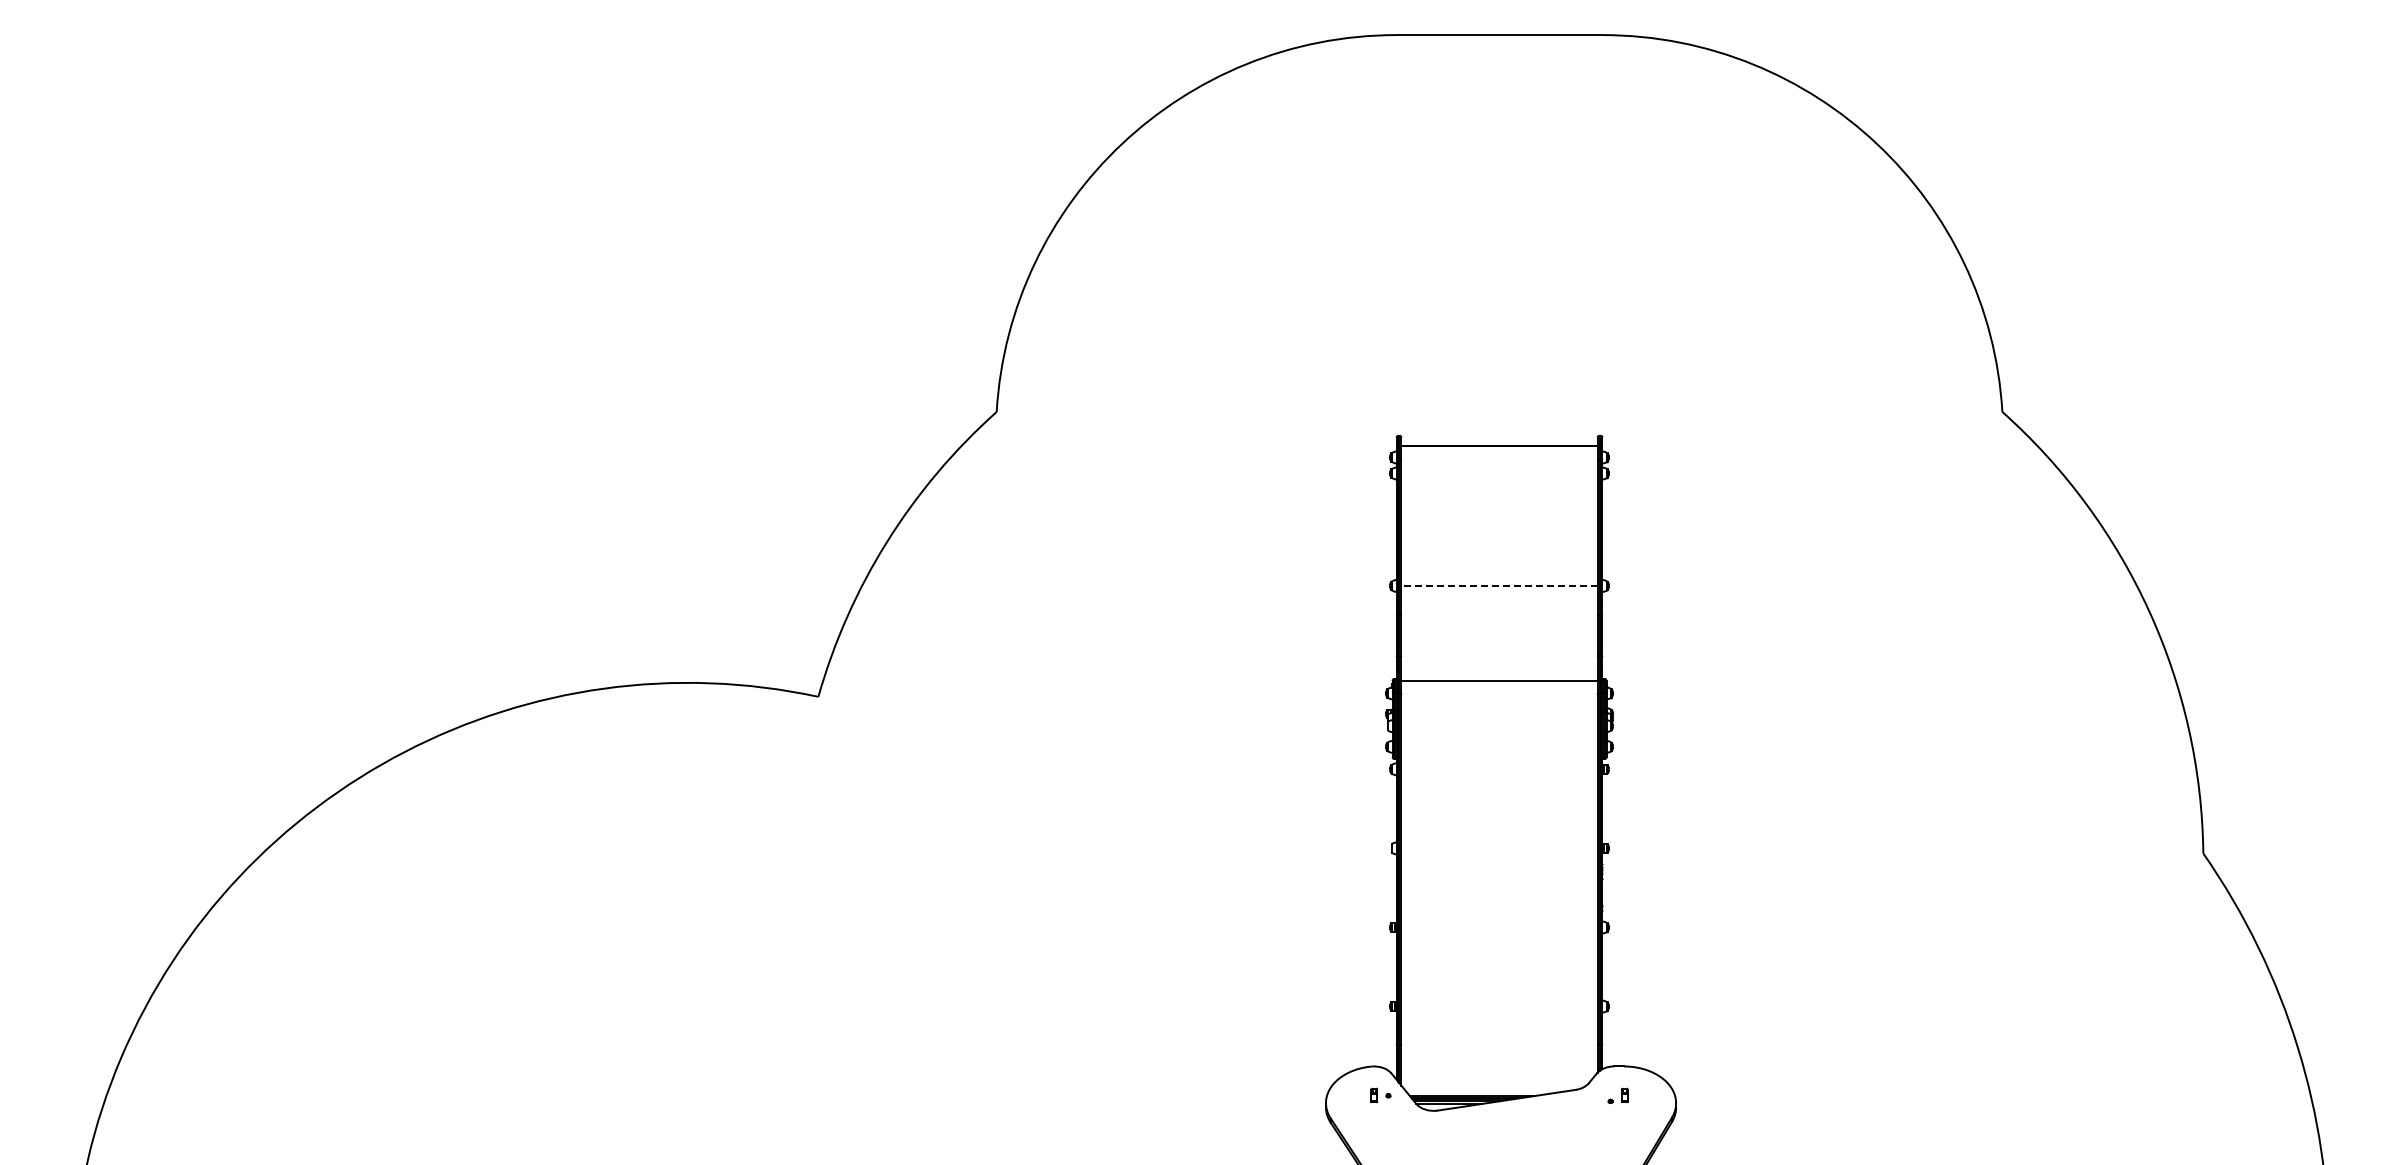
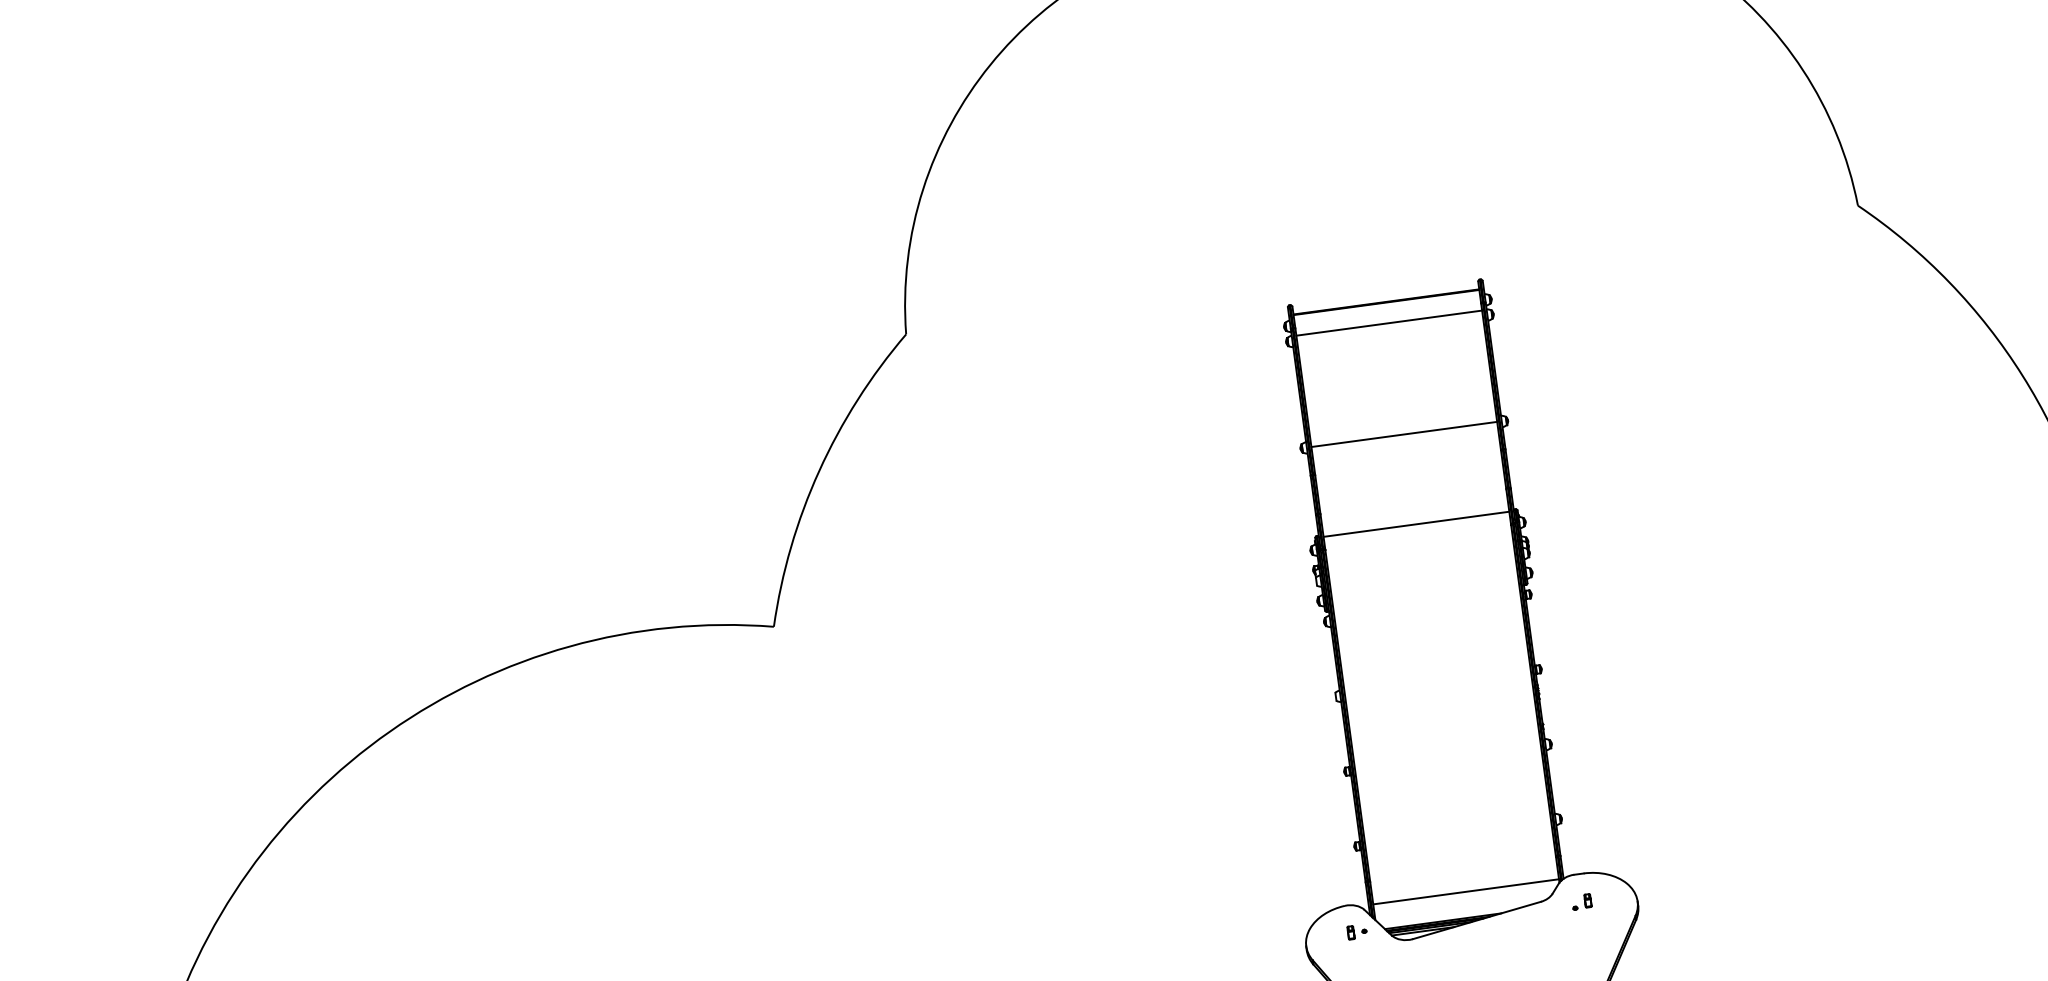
line: (1499, 468) -> (1389, 323), added
line: (1499, 585) -> (1404, 434), dashed -> solid
line: (1499, 1068) -> (1466, 891), added

